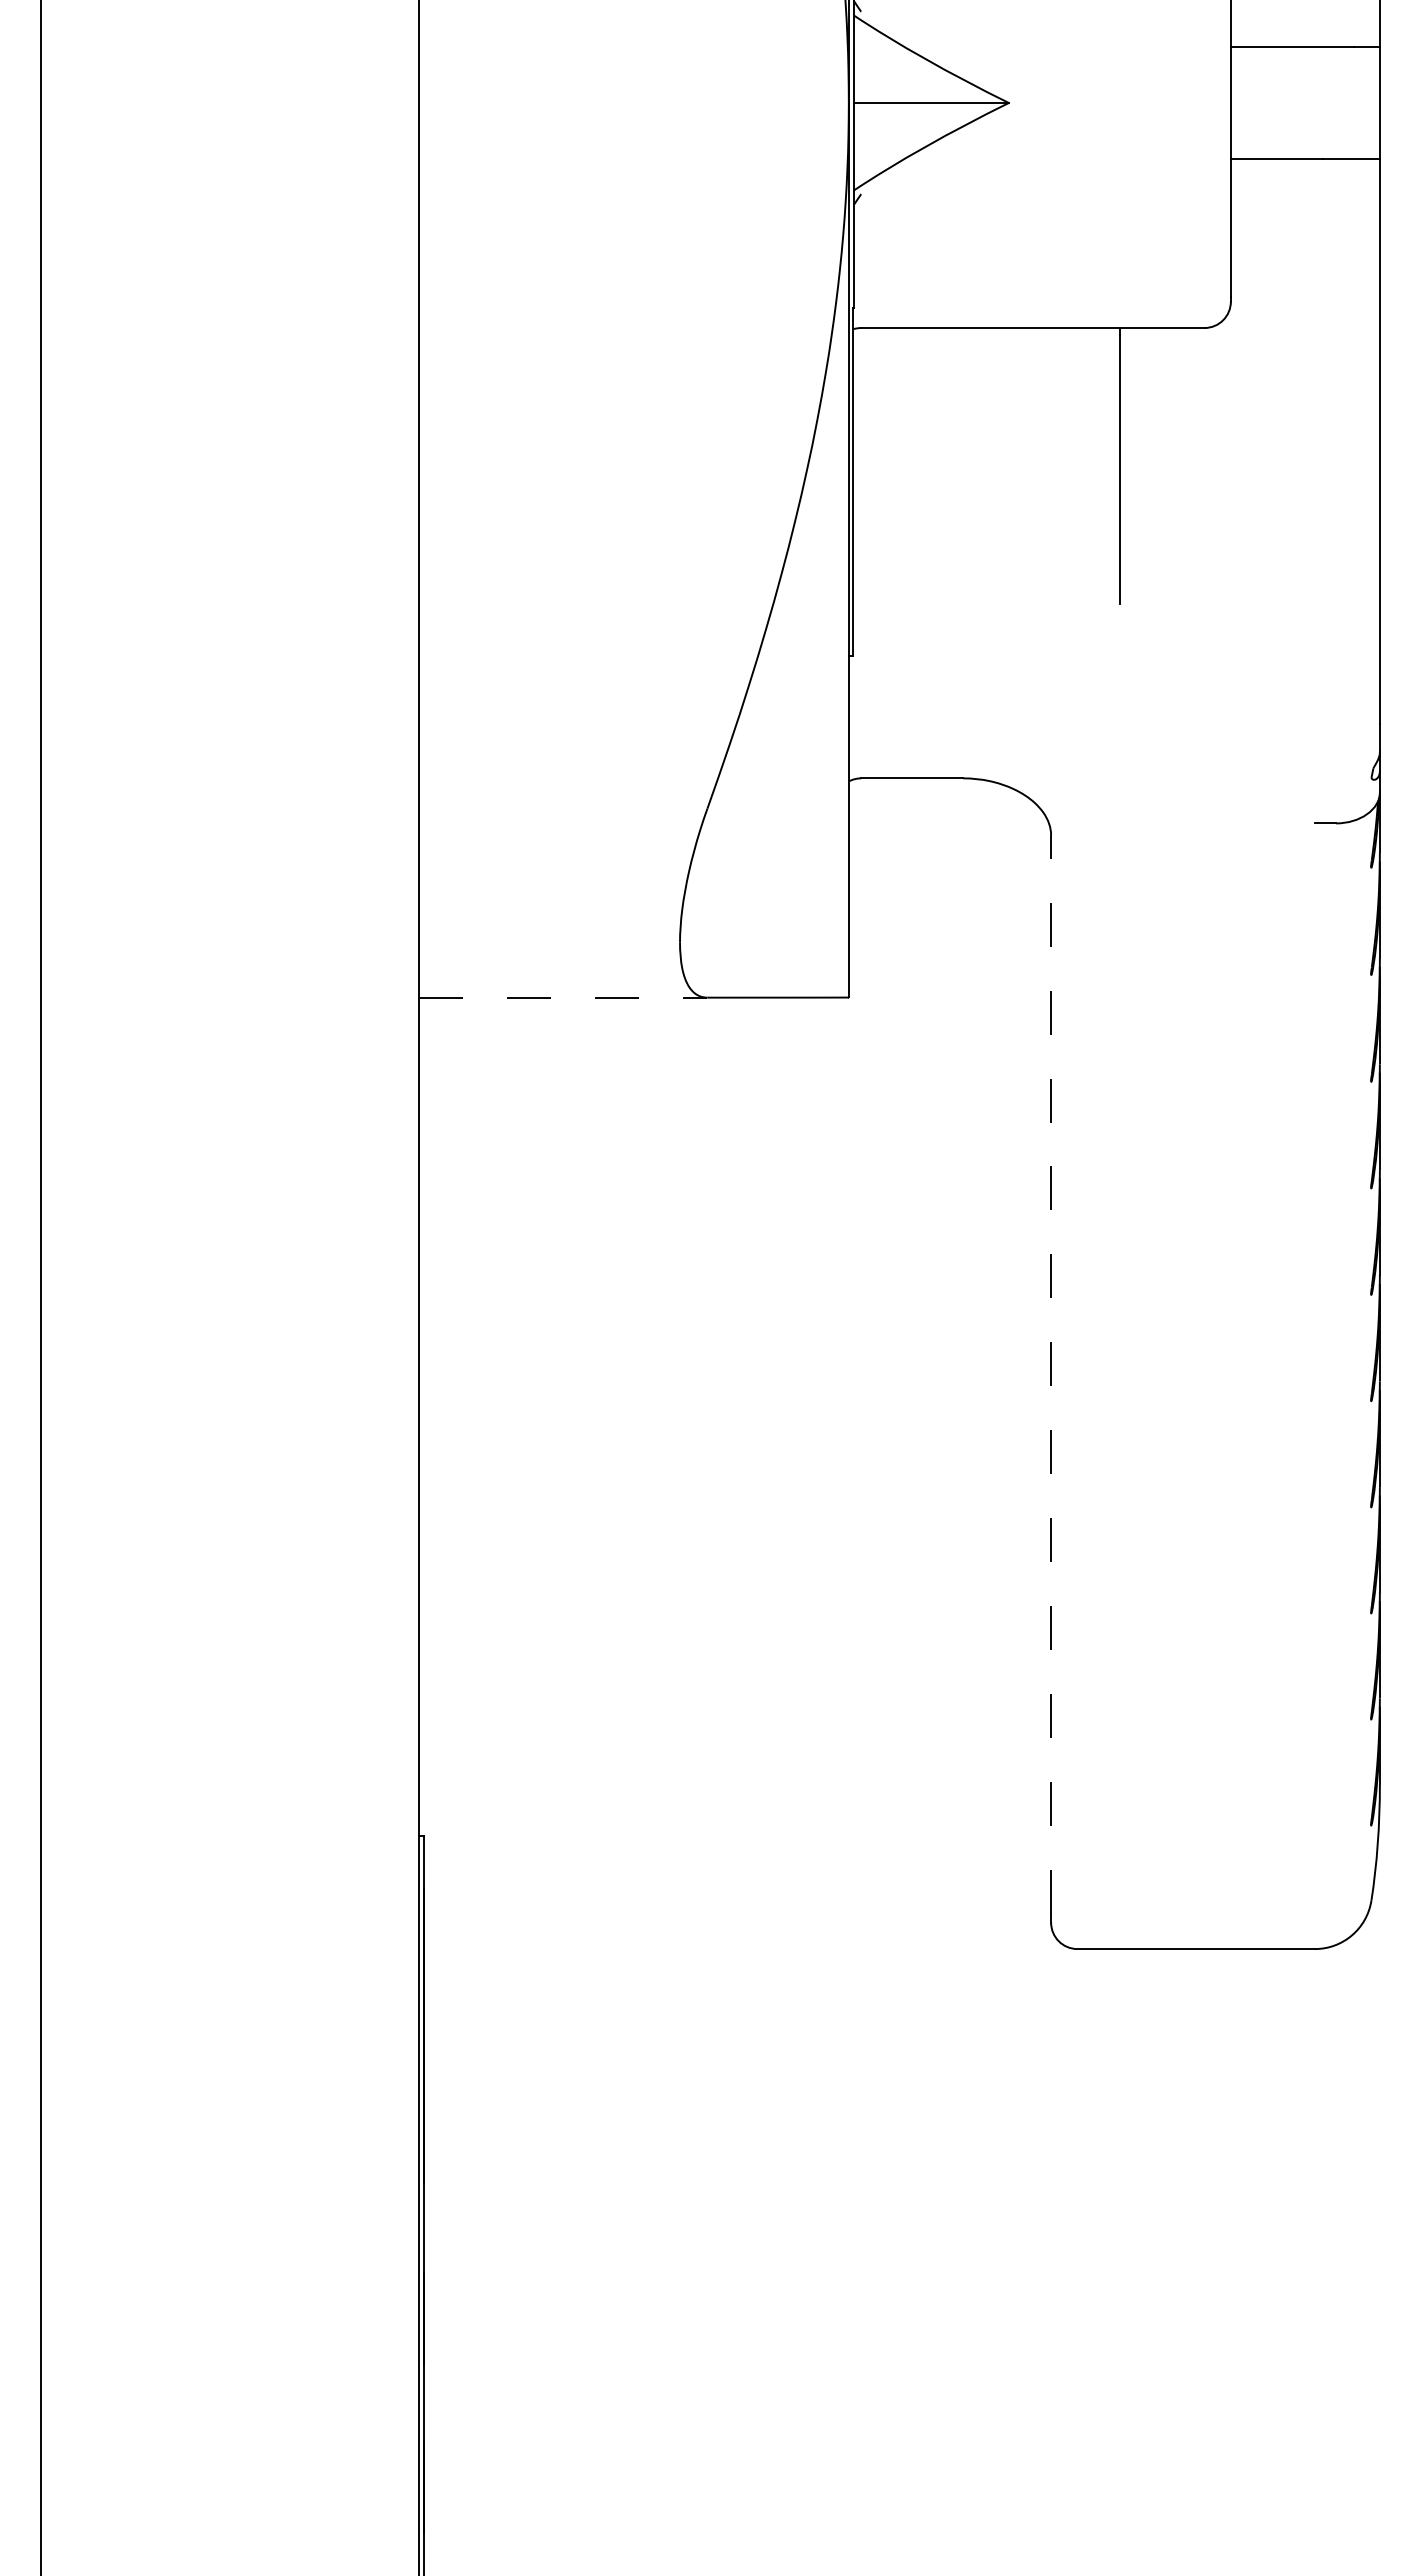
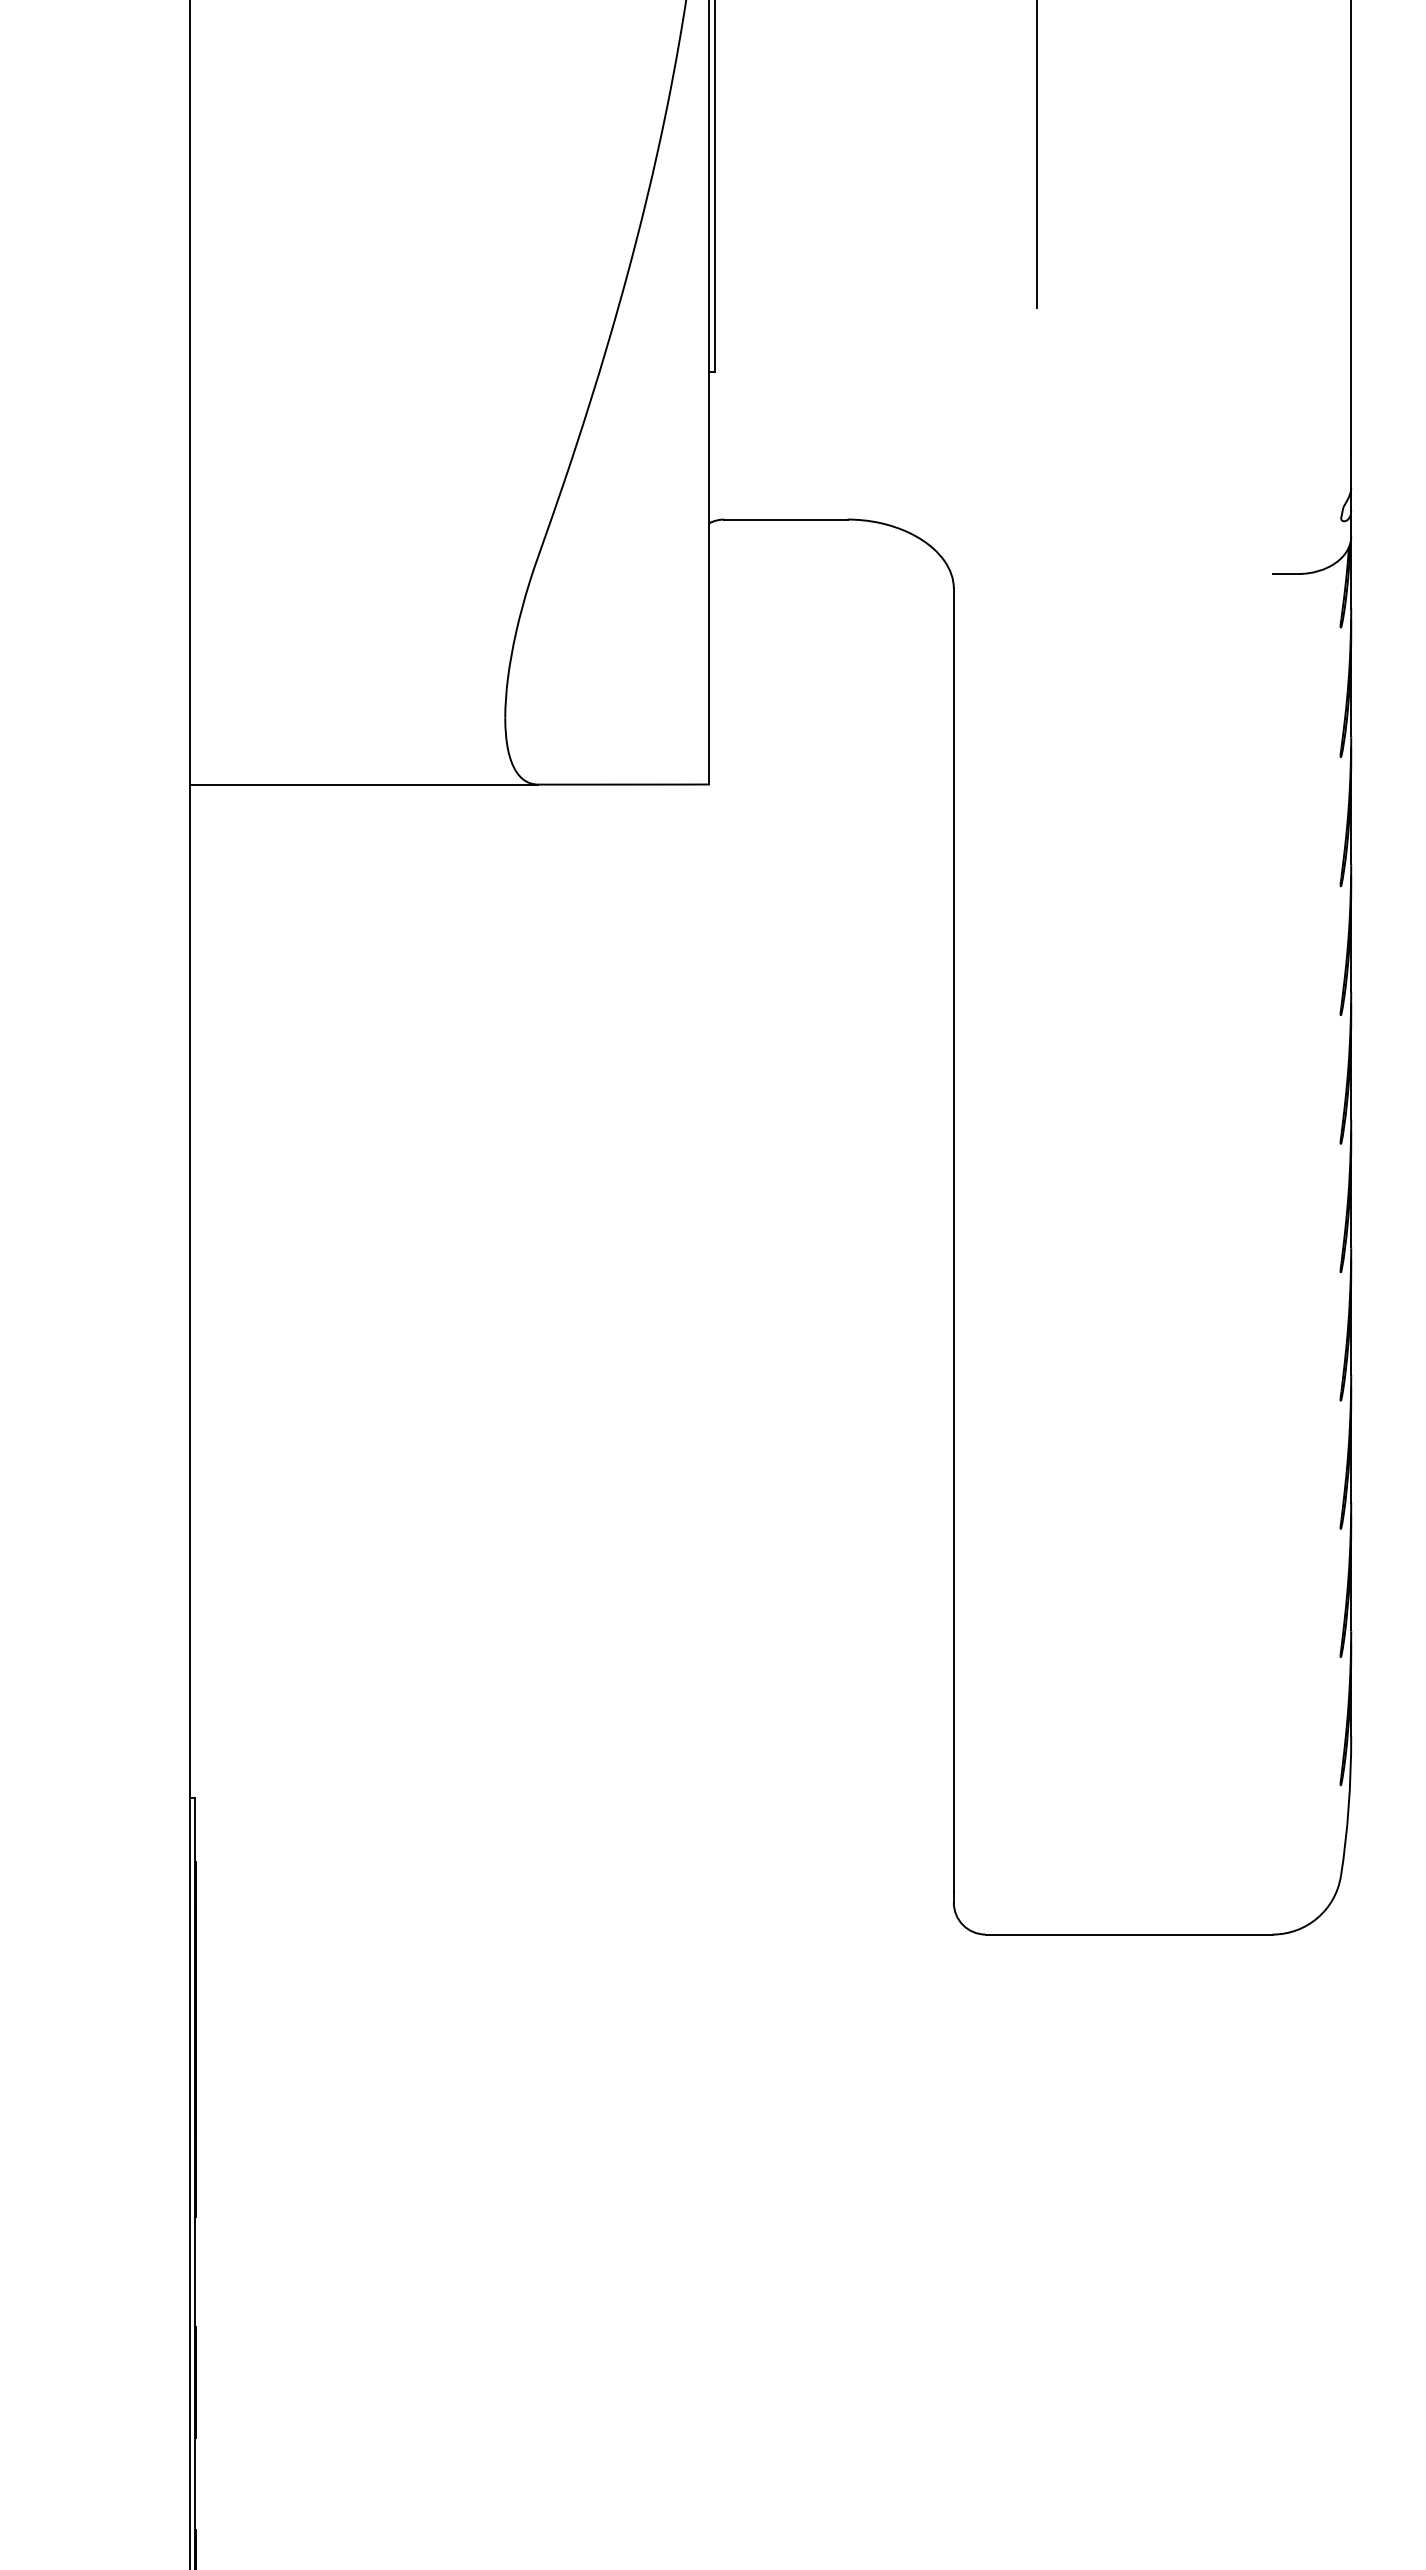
line: (563, 997) -> (364, 784), dashed -> solid
line: (1051, 1373) -> (954, 1238), dashed -> solid

